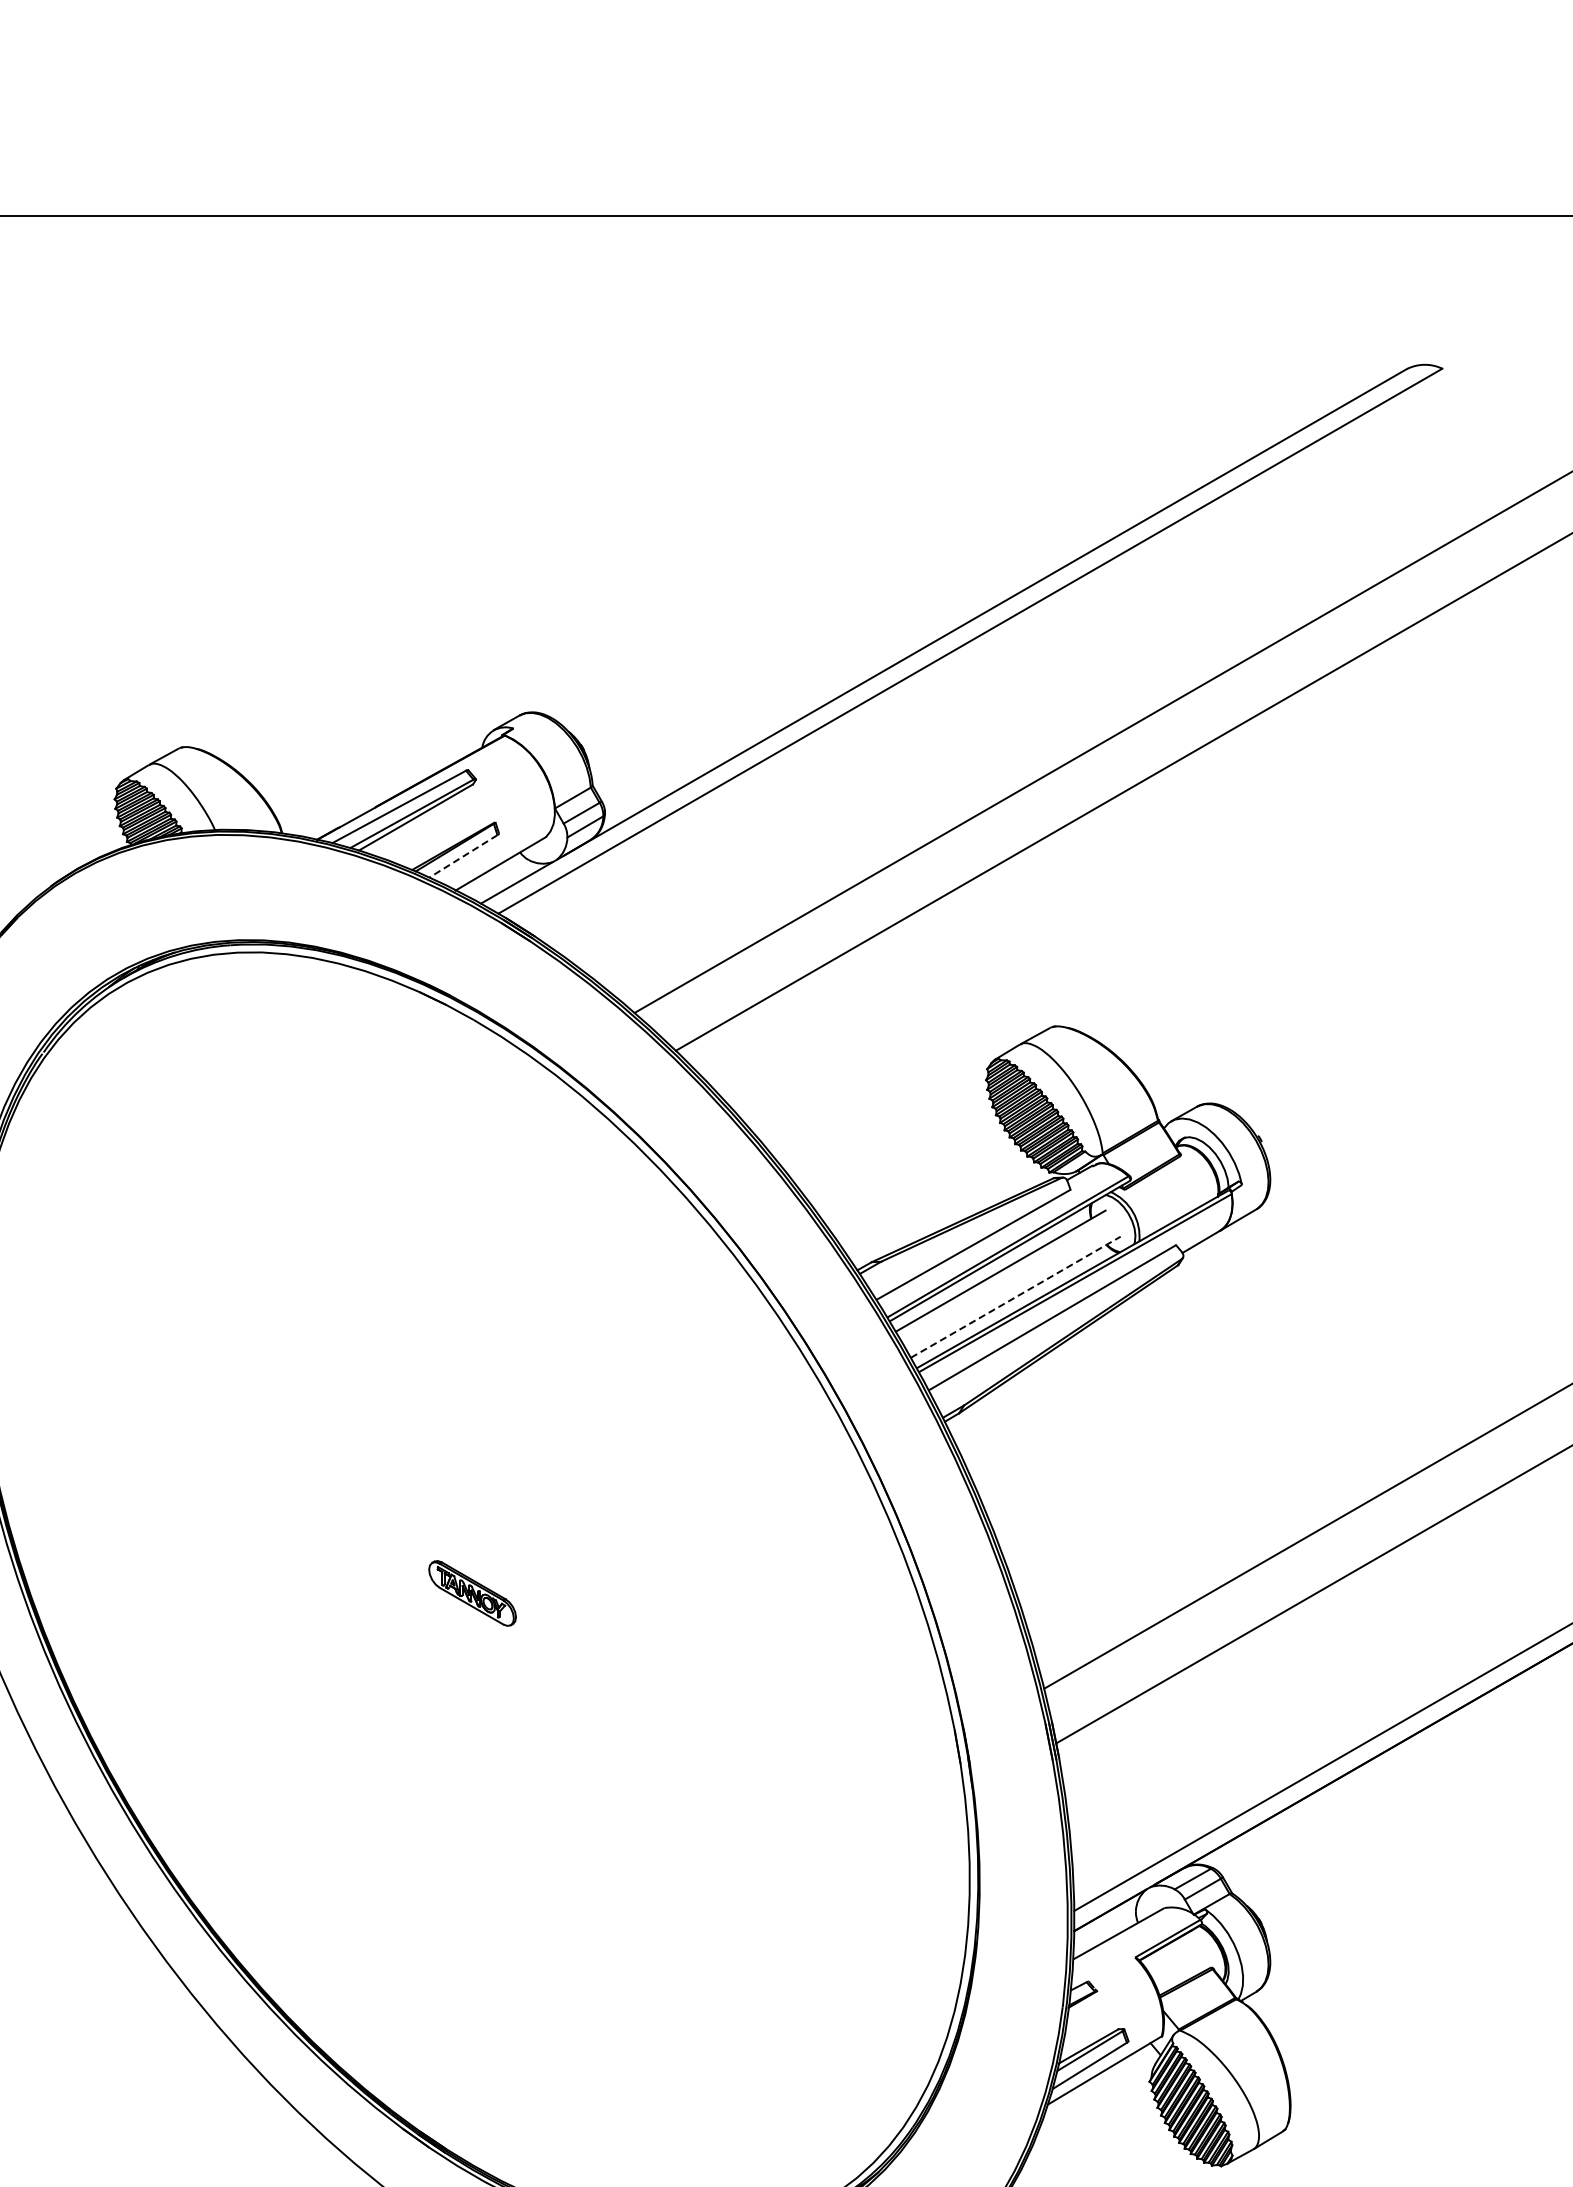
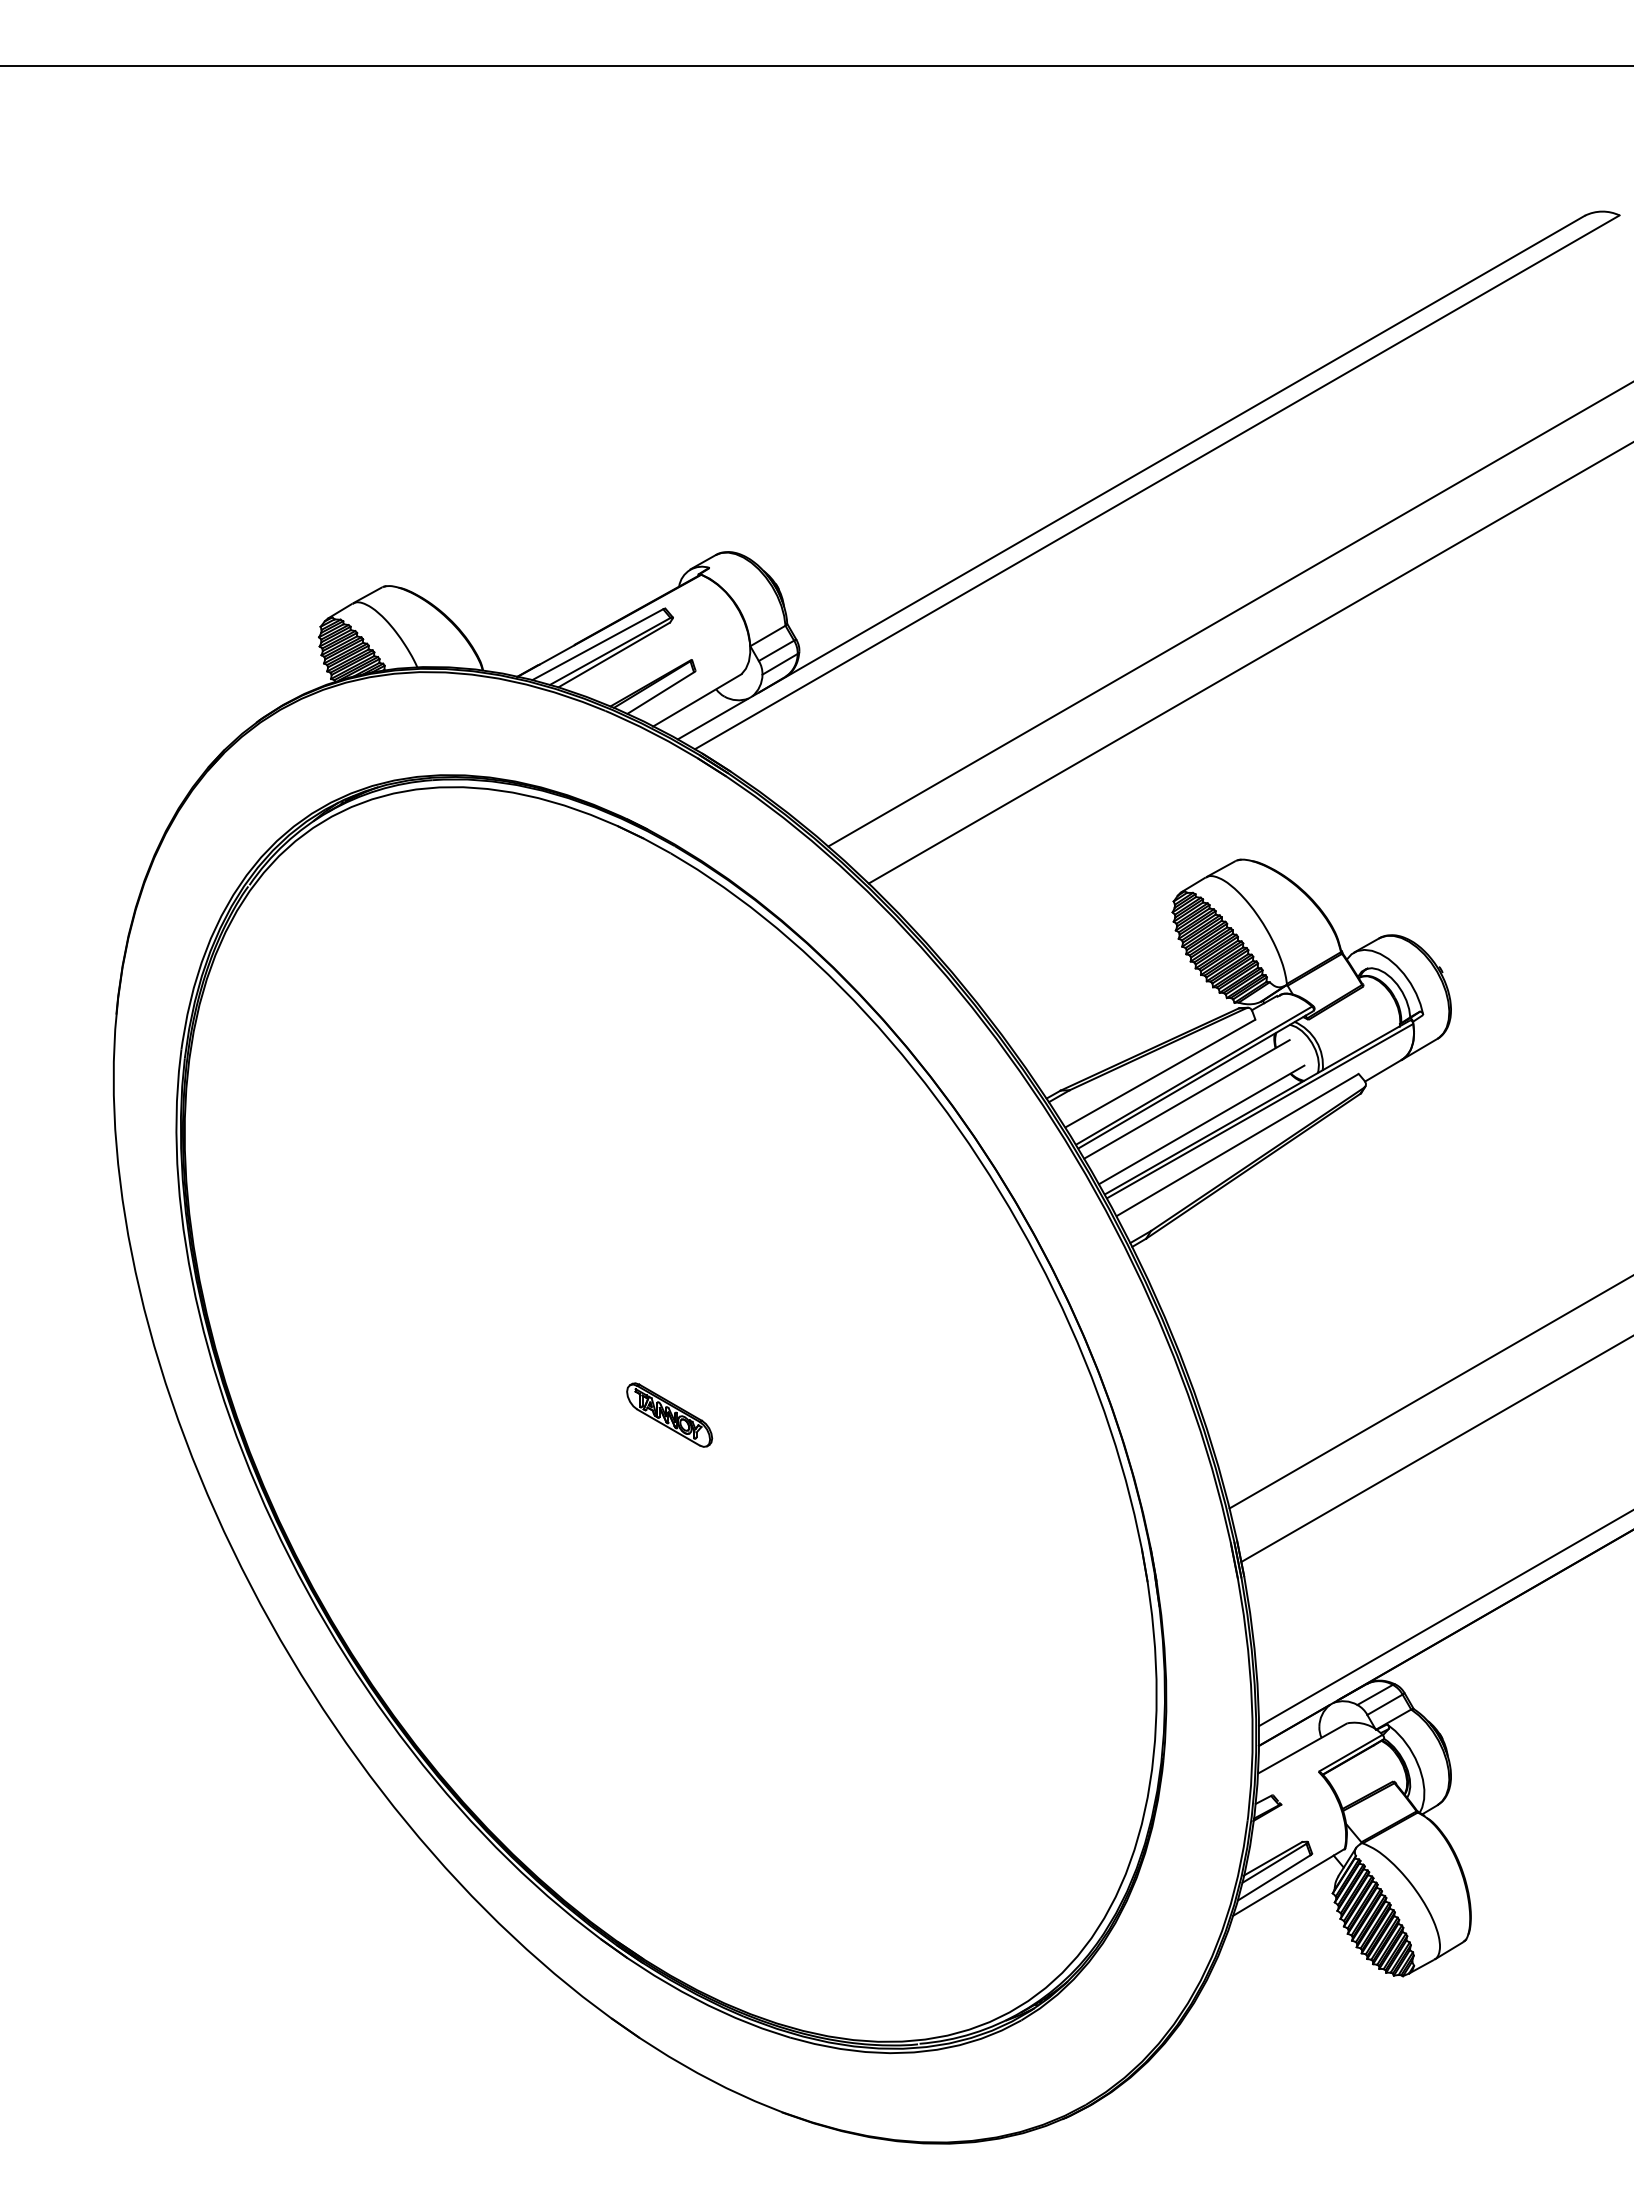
line: (463, 856) -> (660, 693), dashed -> solid
line: (1015, 1296) -> (1201, 1124), dashed -> solid

